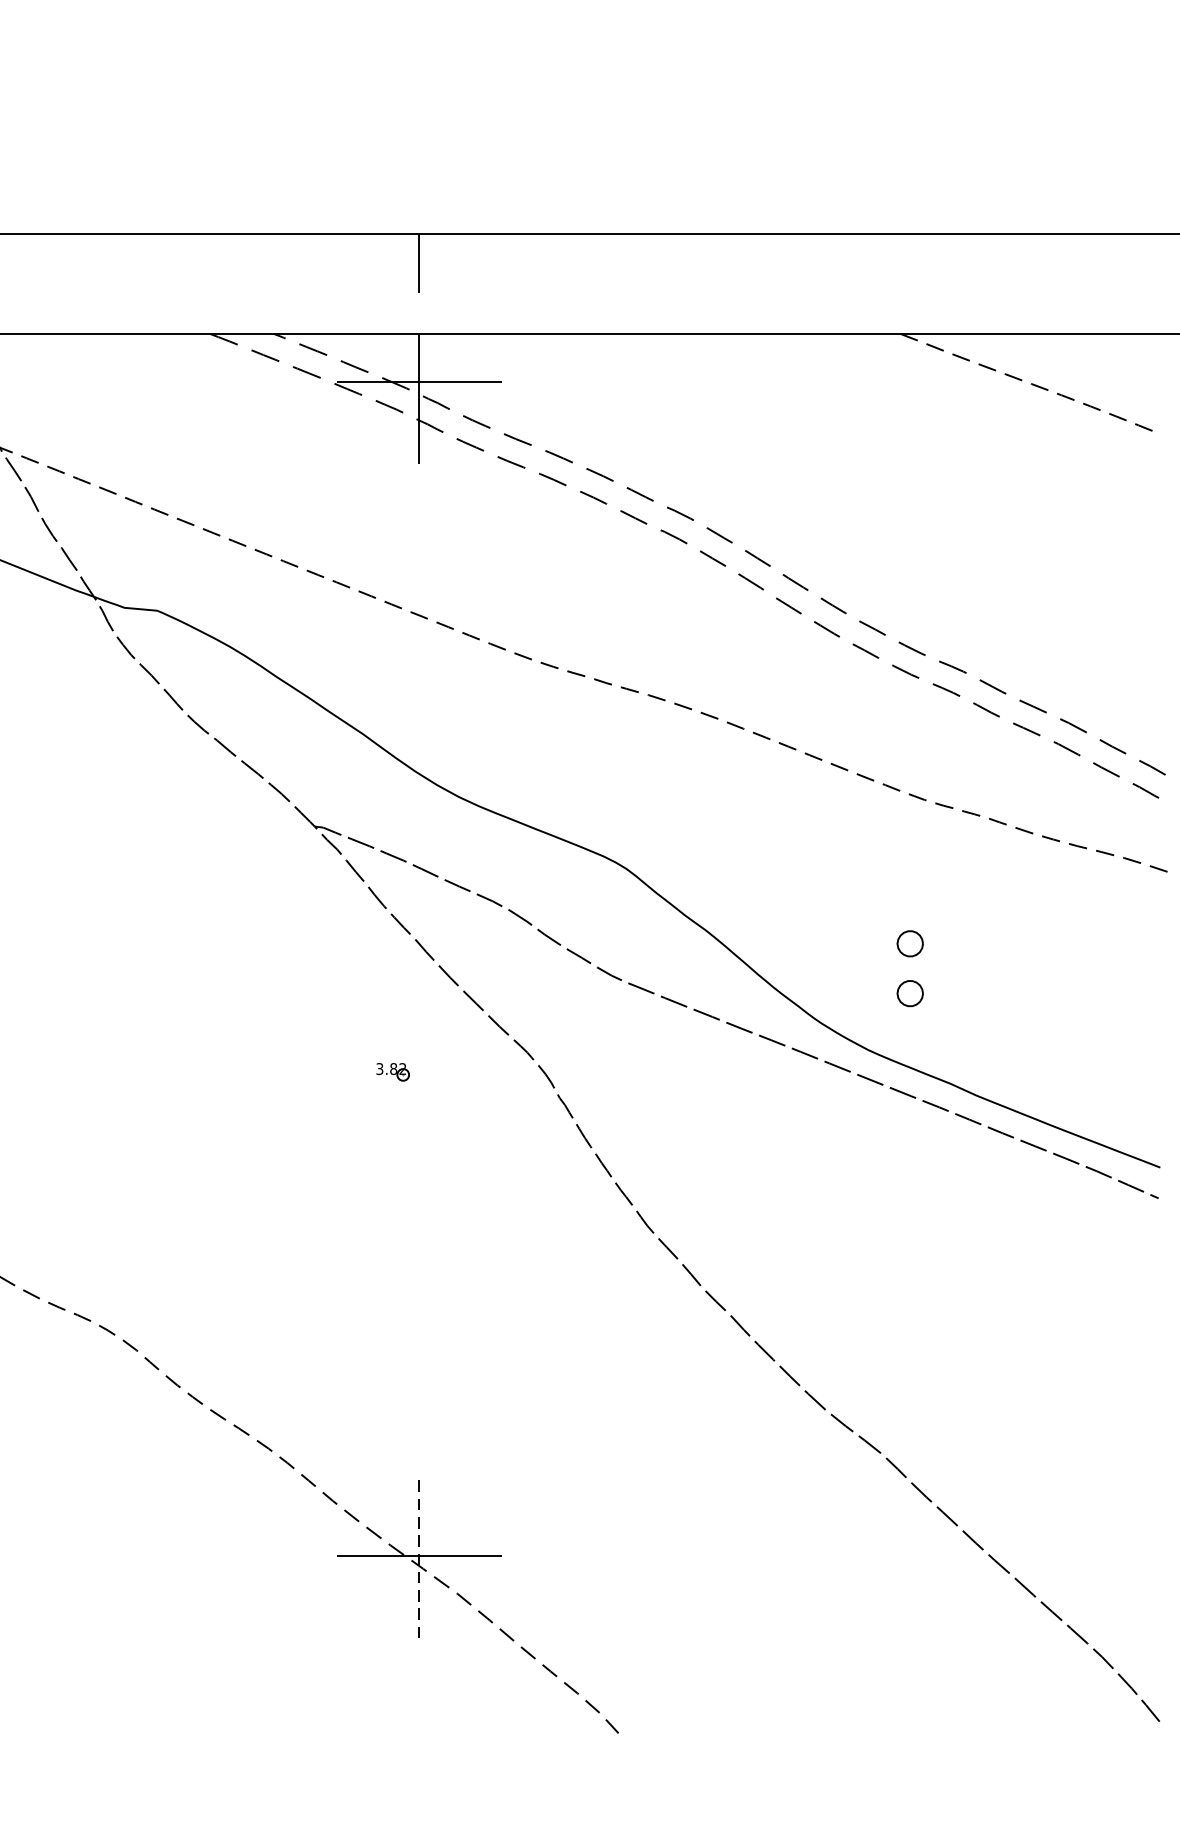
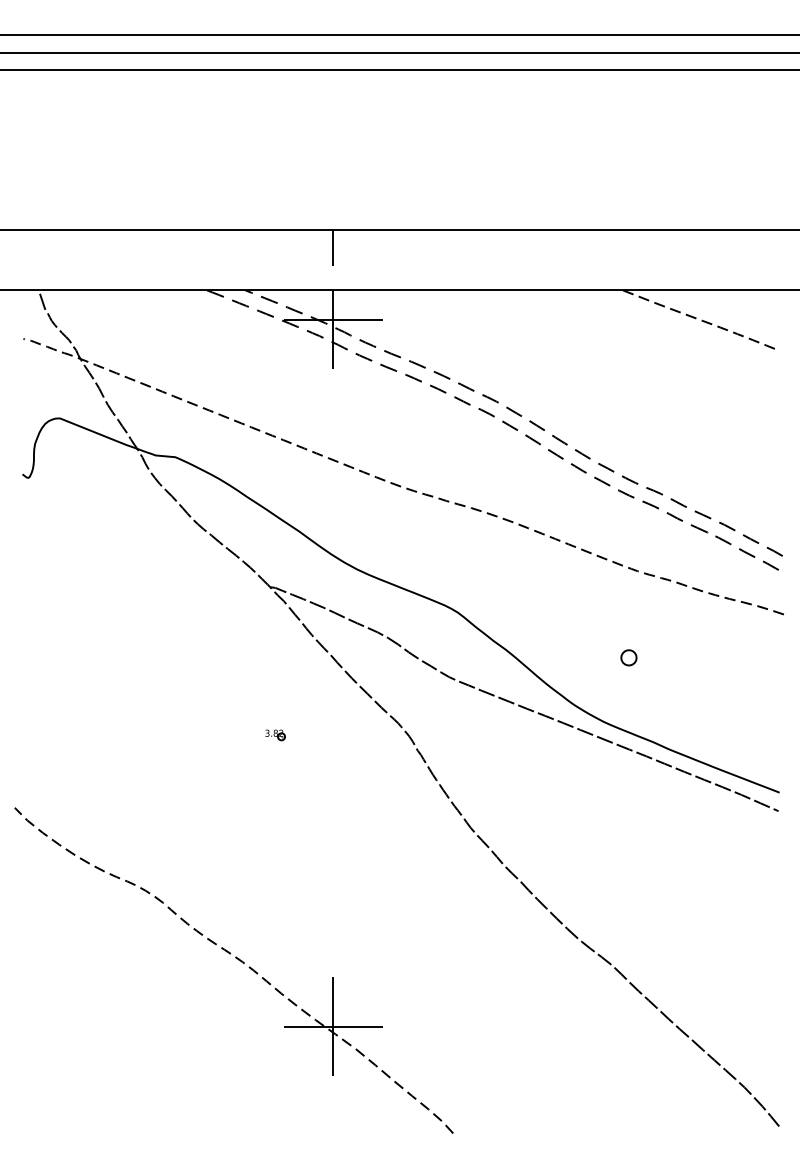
part: (909, 993) -> (628, 687), removed
part: (393, 1072) -> (275, 735), moved
line: (419, 1555) -> (333, 1026), dashed -> solid

